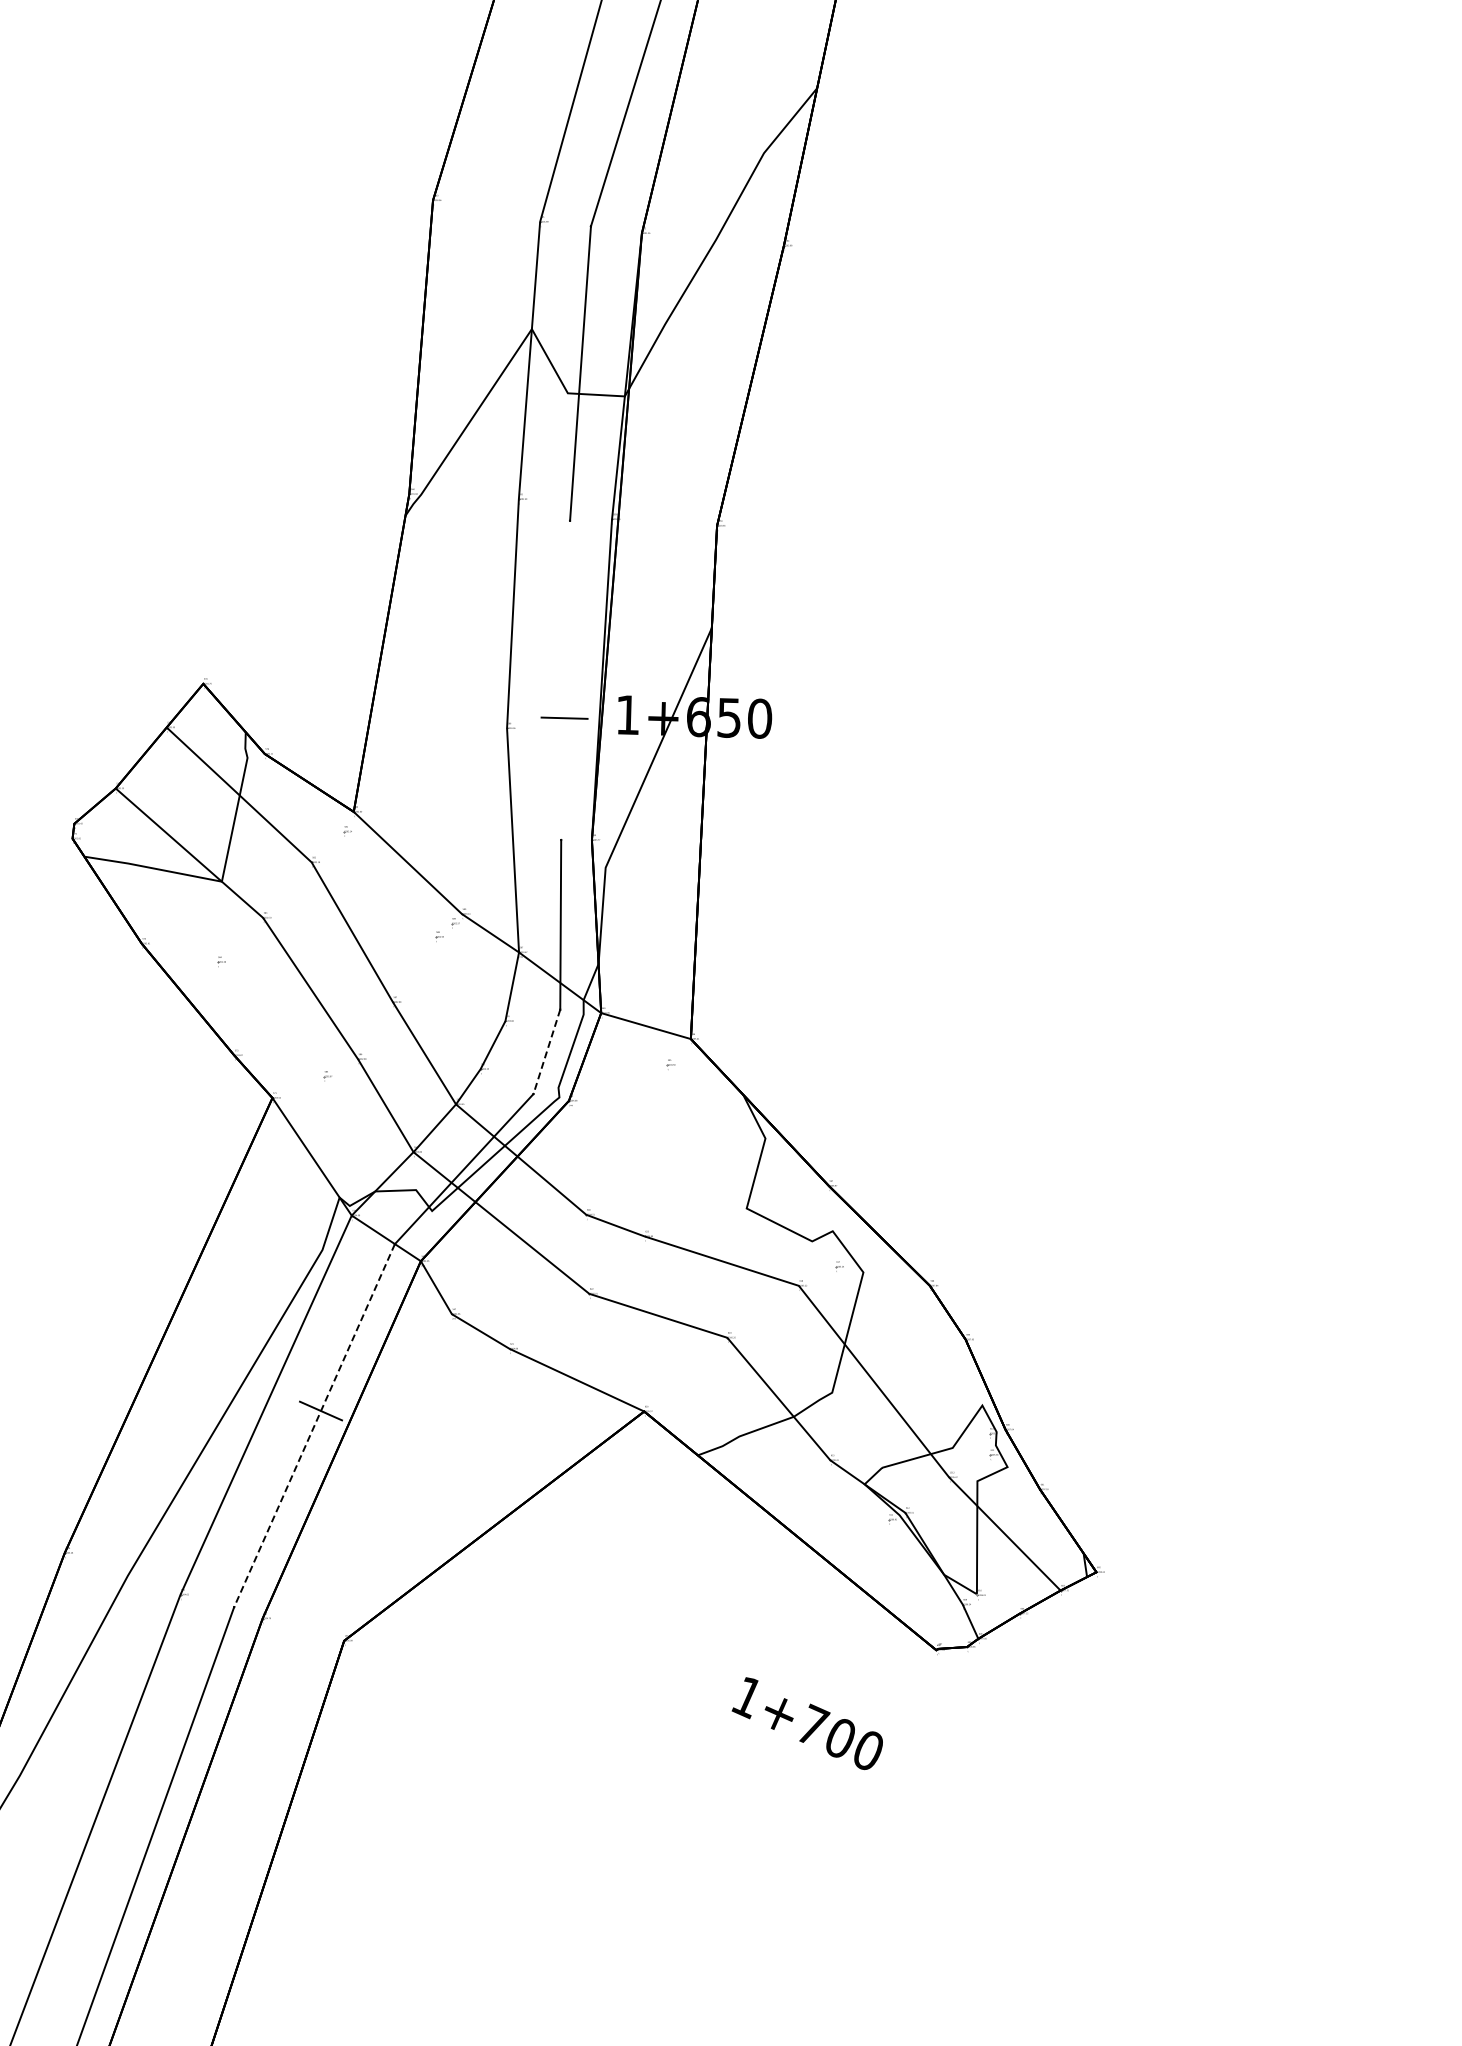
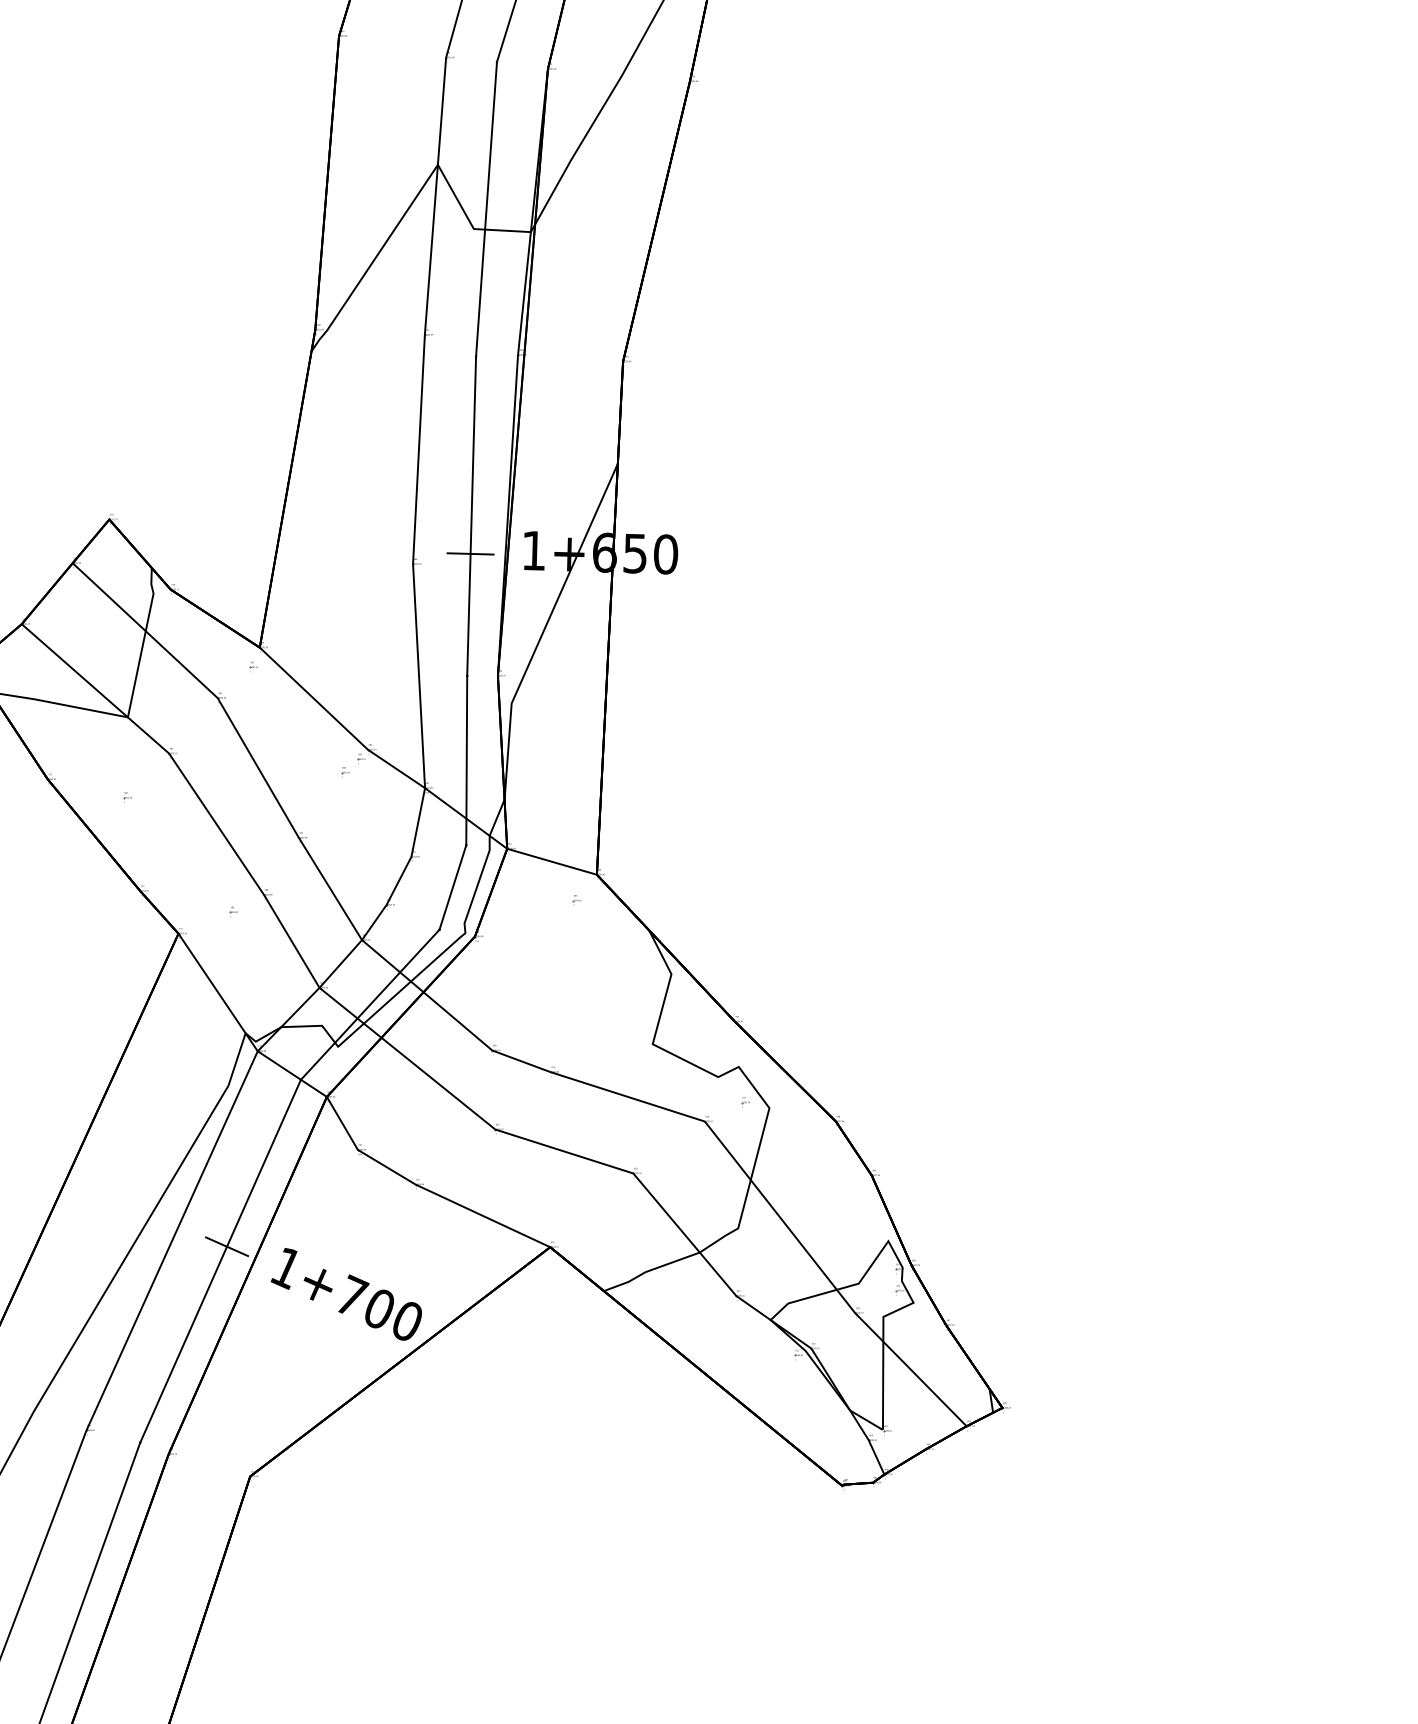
line: (565, 680) -> (471, 516), added
line: (546, 1052) -> (452, 888), dashed -> solid
line: (314, 1426) -> (220, 1262), dashed -> solid
text: (806, 1723) -> (345, 1294), moved

